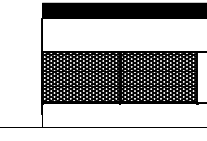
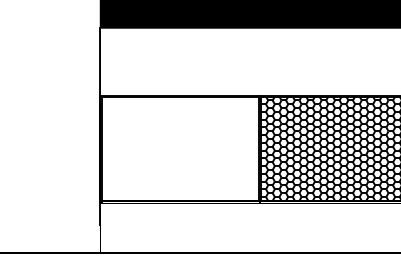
hatch: (81, 76) -> (180, 147), removed

